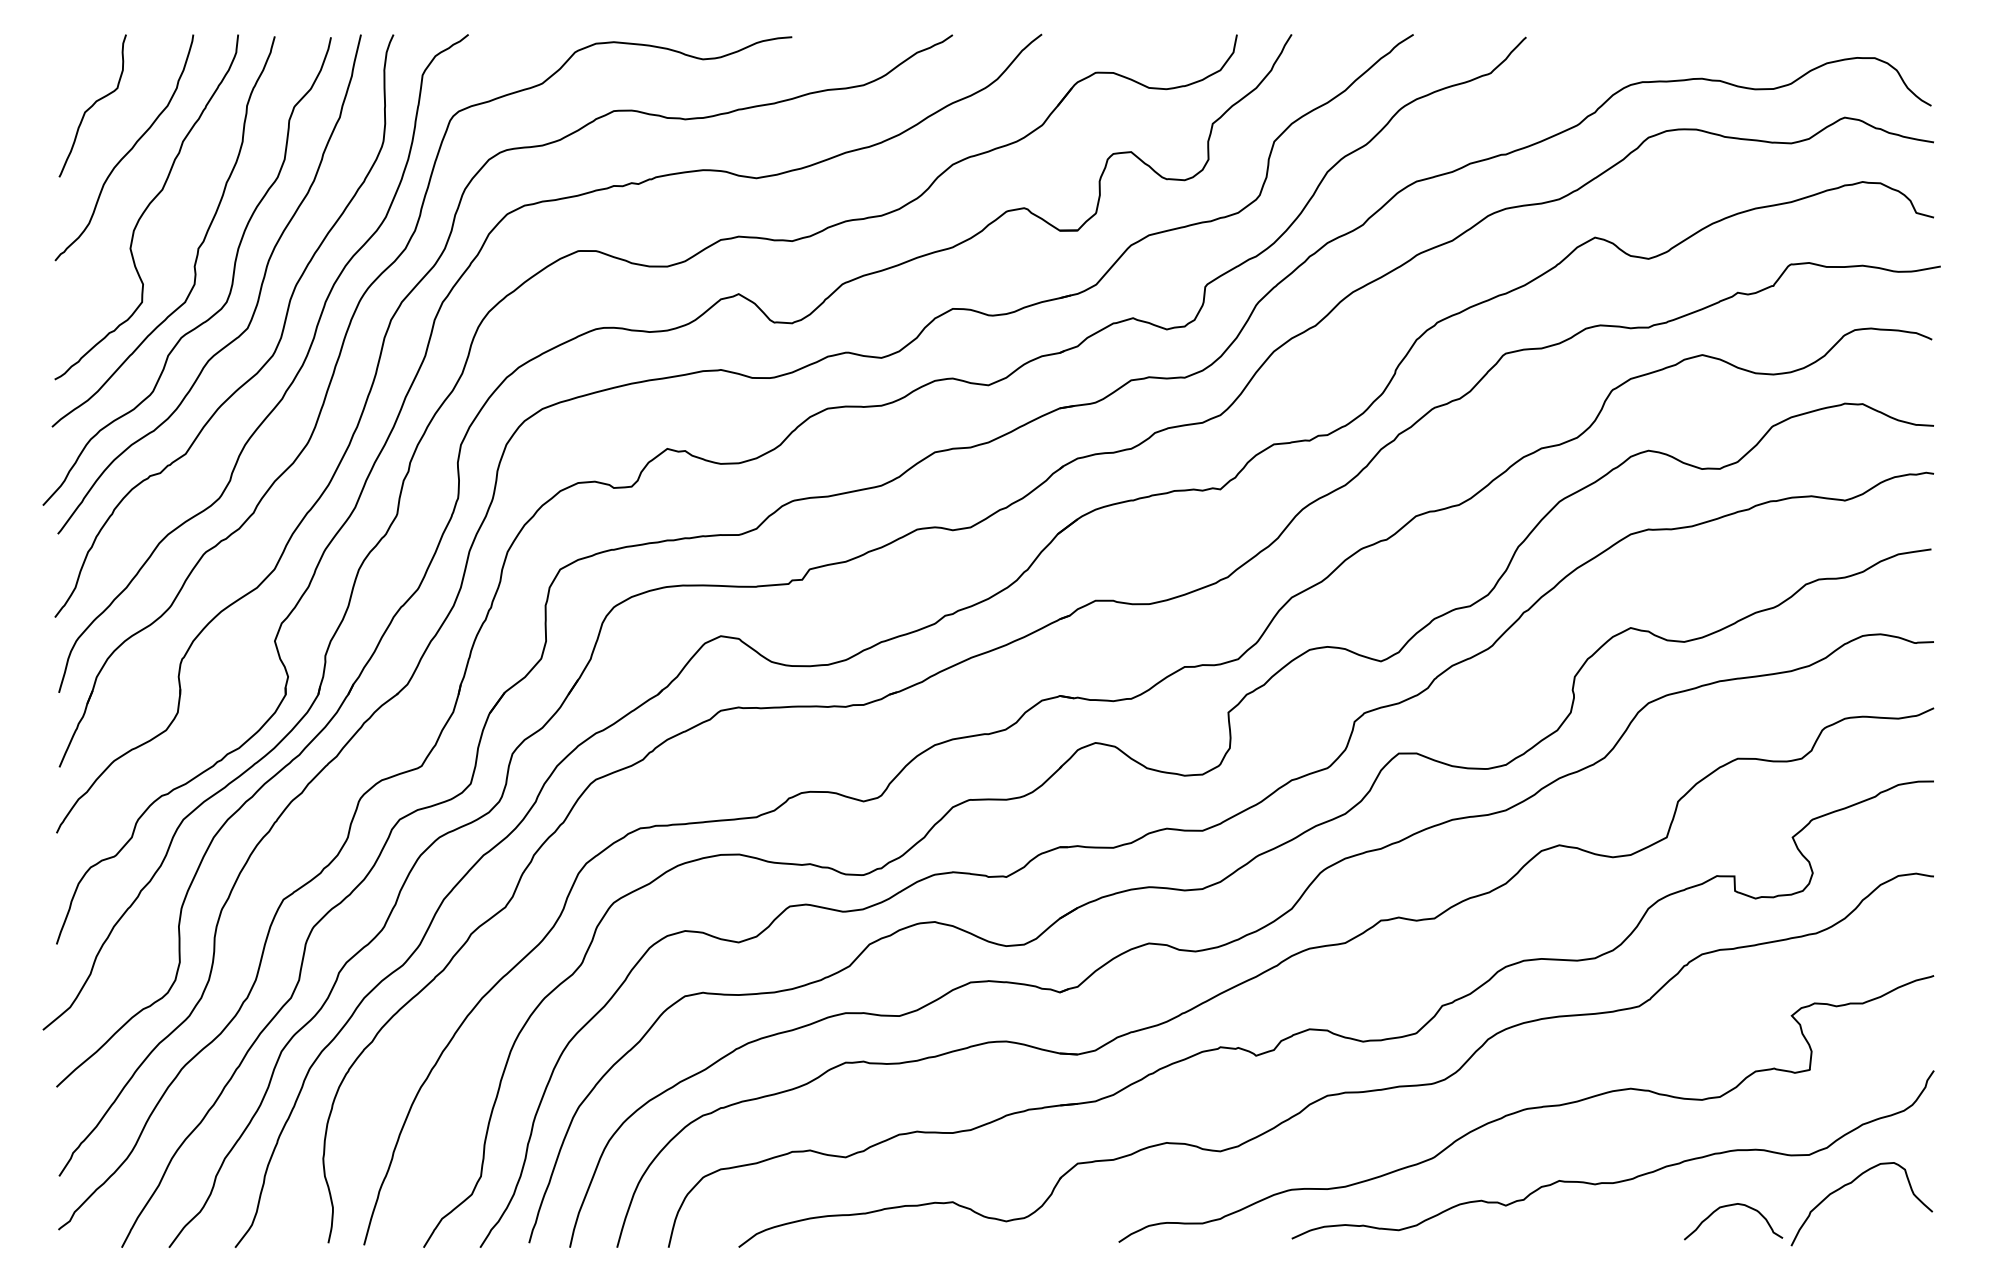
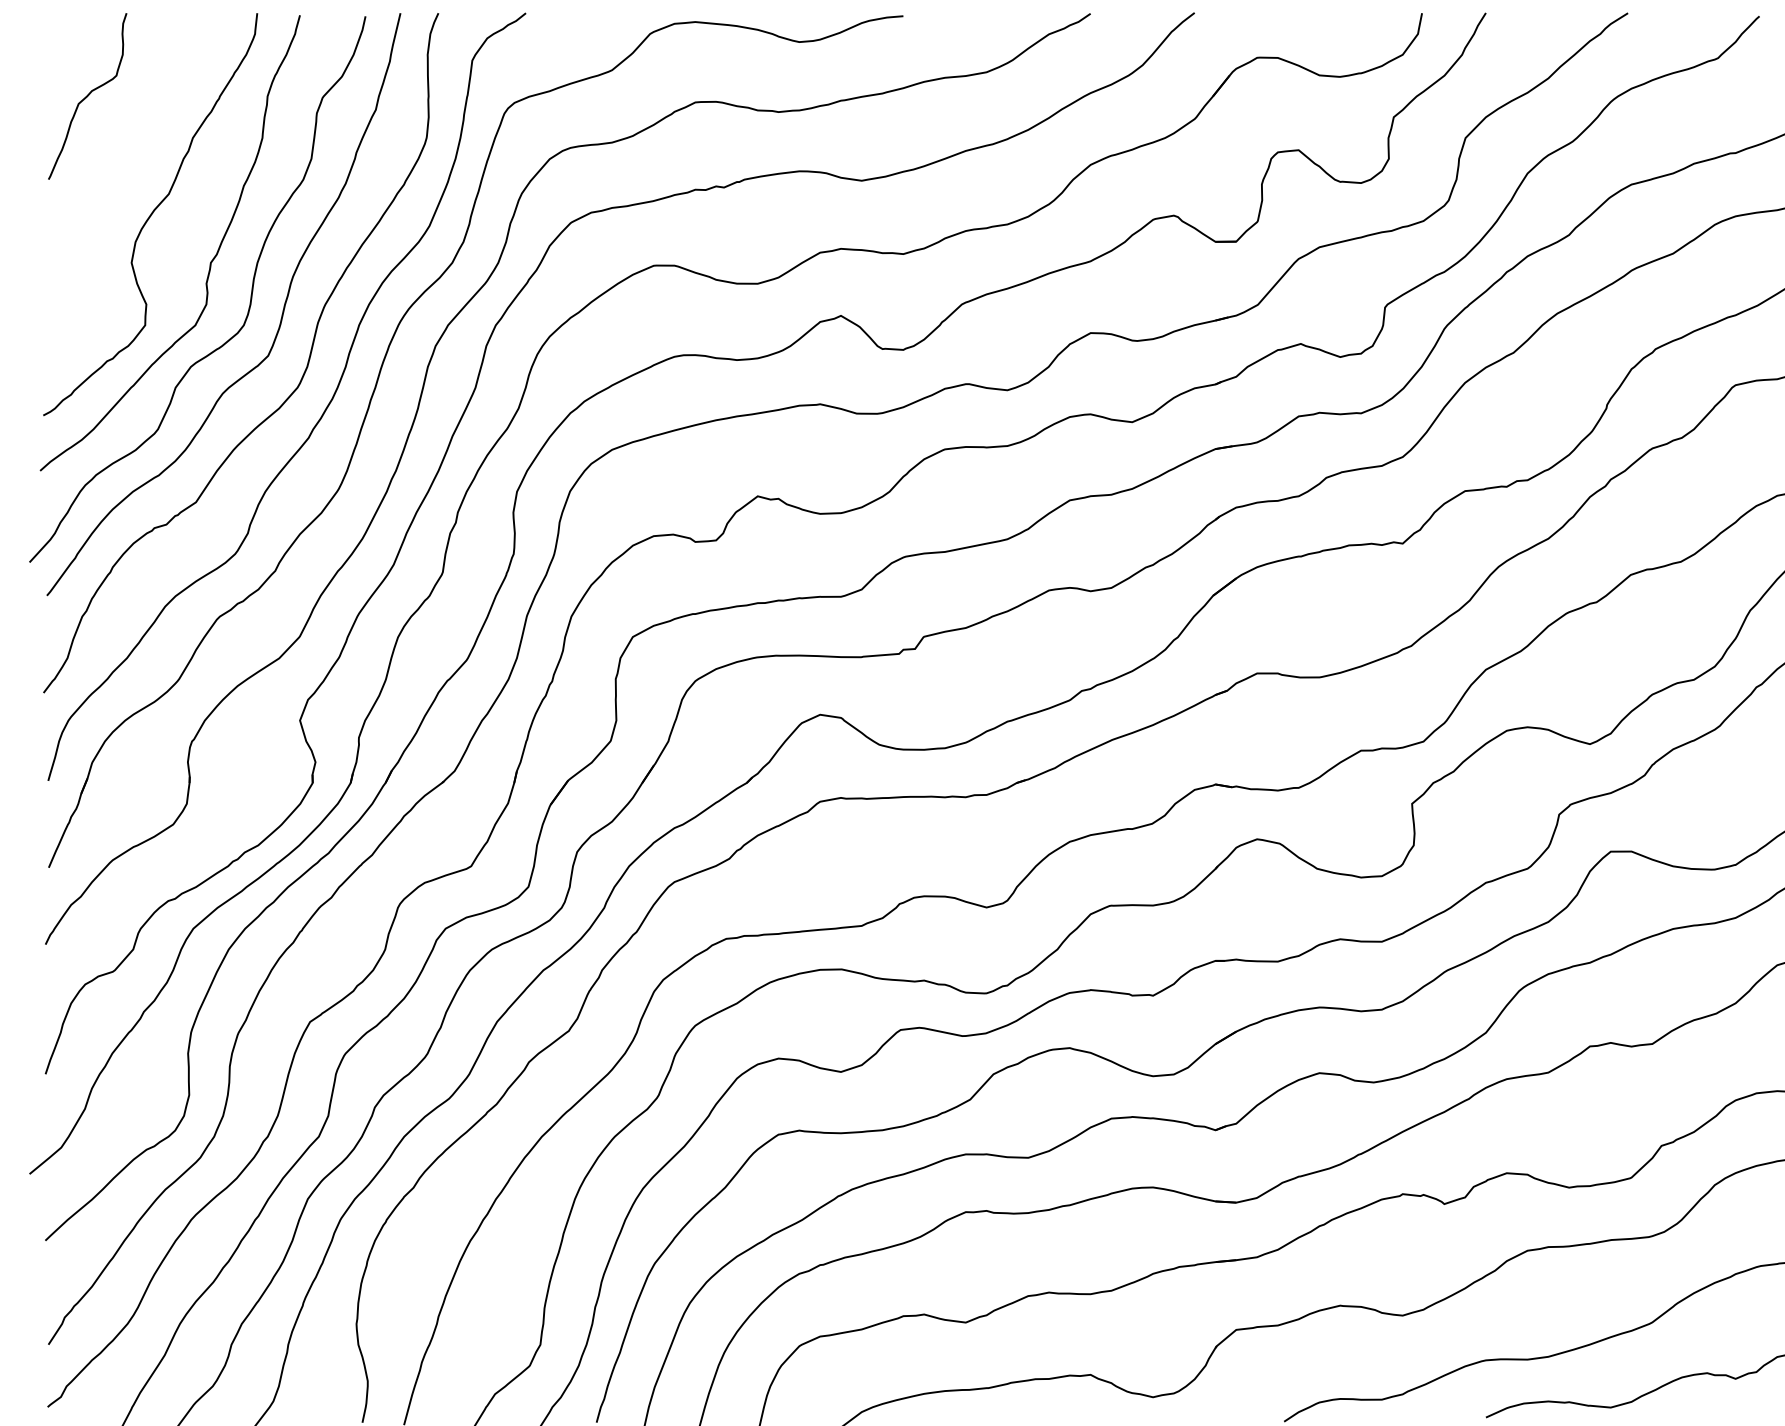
curve: (128, 150) -> (129, 148), removed

